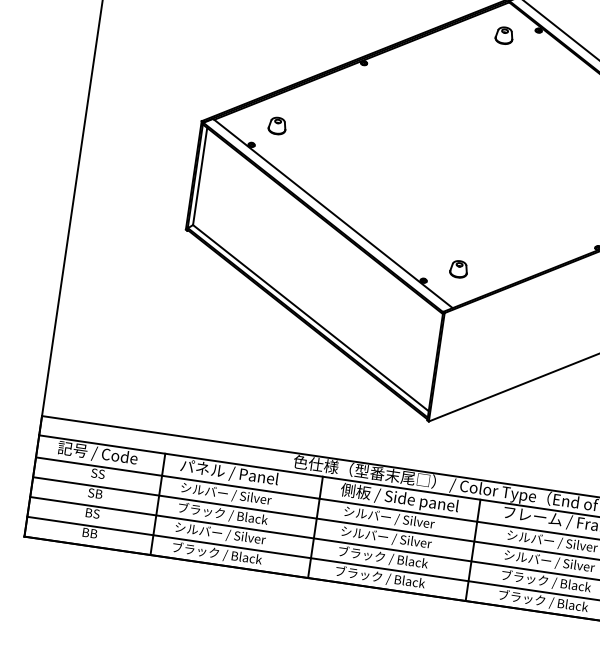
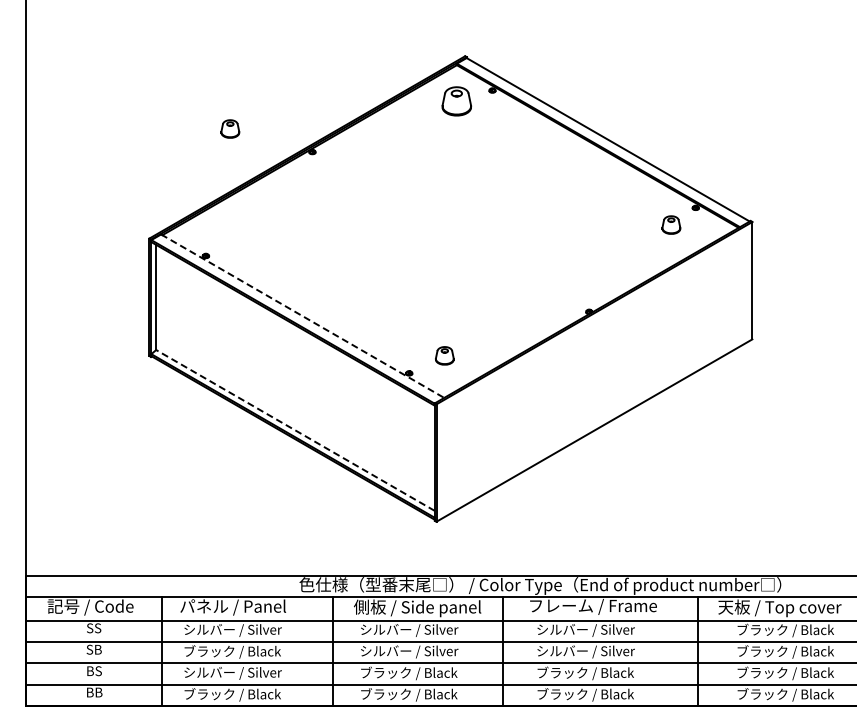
part: (504, 34) -> (456, 100), size x1.6
part: (277, 125) -> (230, 128), moved
line: (333, 213) -> (303, 316), solid -> dashed
line: (310, 318) -> (295, 430), solid -> dashed

